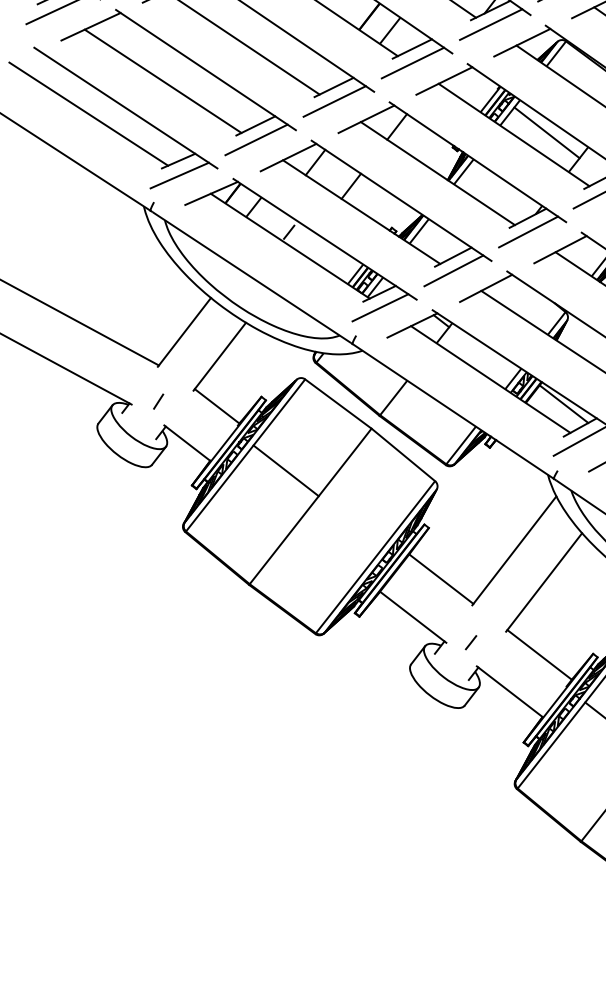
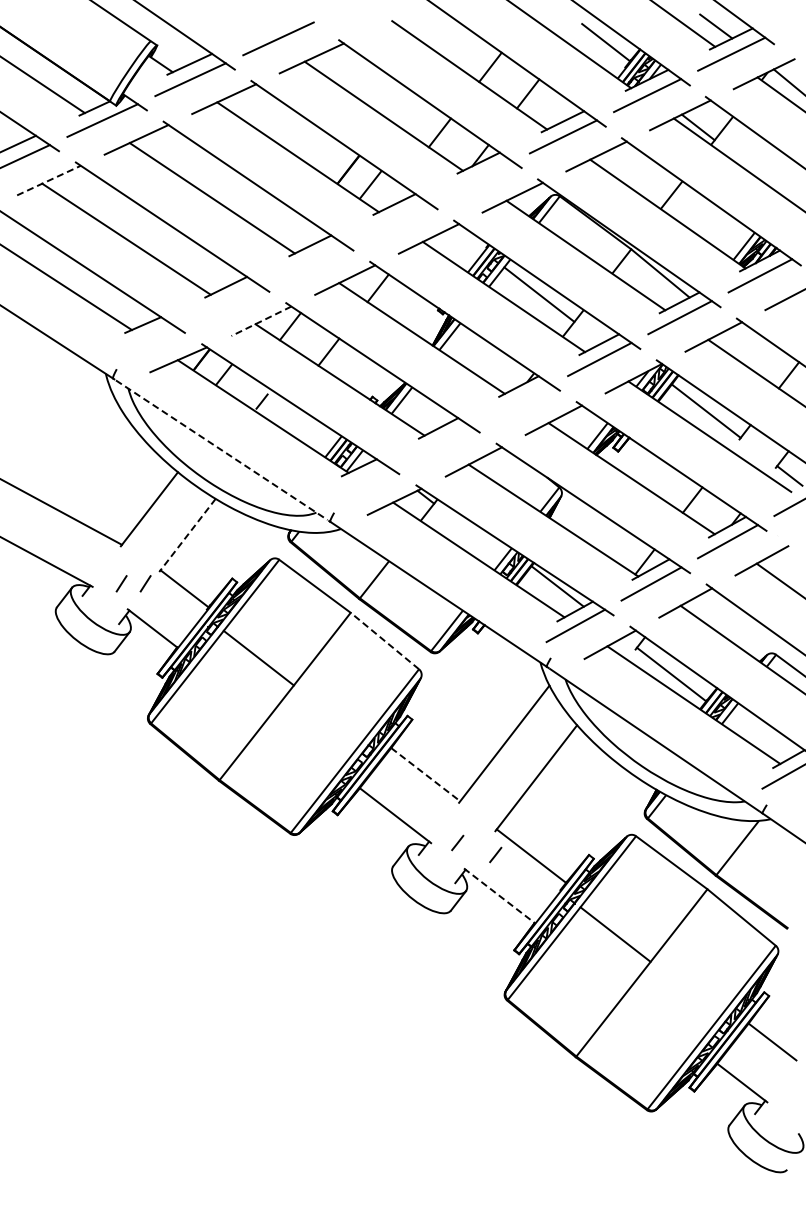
line: (490, 23) -> (478, 177), removed
line: (91, 26) -> (49, 180), solid -> dashed
line: (412, 62) -> (394, 219), removed
line: (334, 101) -> (310, 260), removed
line: (256, 139) -> (226, 301), removed
line: (287, 157) -> (260, 321), solid -> dashed
line: (179, 175) -> (144, 340), removed
line: (528, 231) -> (519, 400), removed
line: (453, 270) -> (438, 442), removed
line: (251, 277) -> (221, 450), solid -> dashed
line: (380, 307) -> (360, 482), removed
line: (219, 356) -> (187, 535), solid -> dashed
line: (180, 401) -> (145, 583), added
line: (402, 454) -> (384, 640), solid -> dashed
line: (441, 578) -> (425, 774), solid -> dashed
line: (506, 653) -> (495, 854), added
line: (509, 691) -> (499, 895), solid -> dashed

